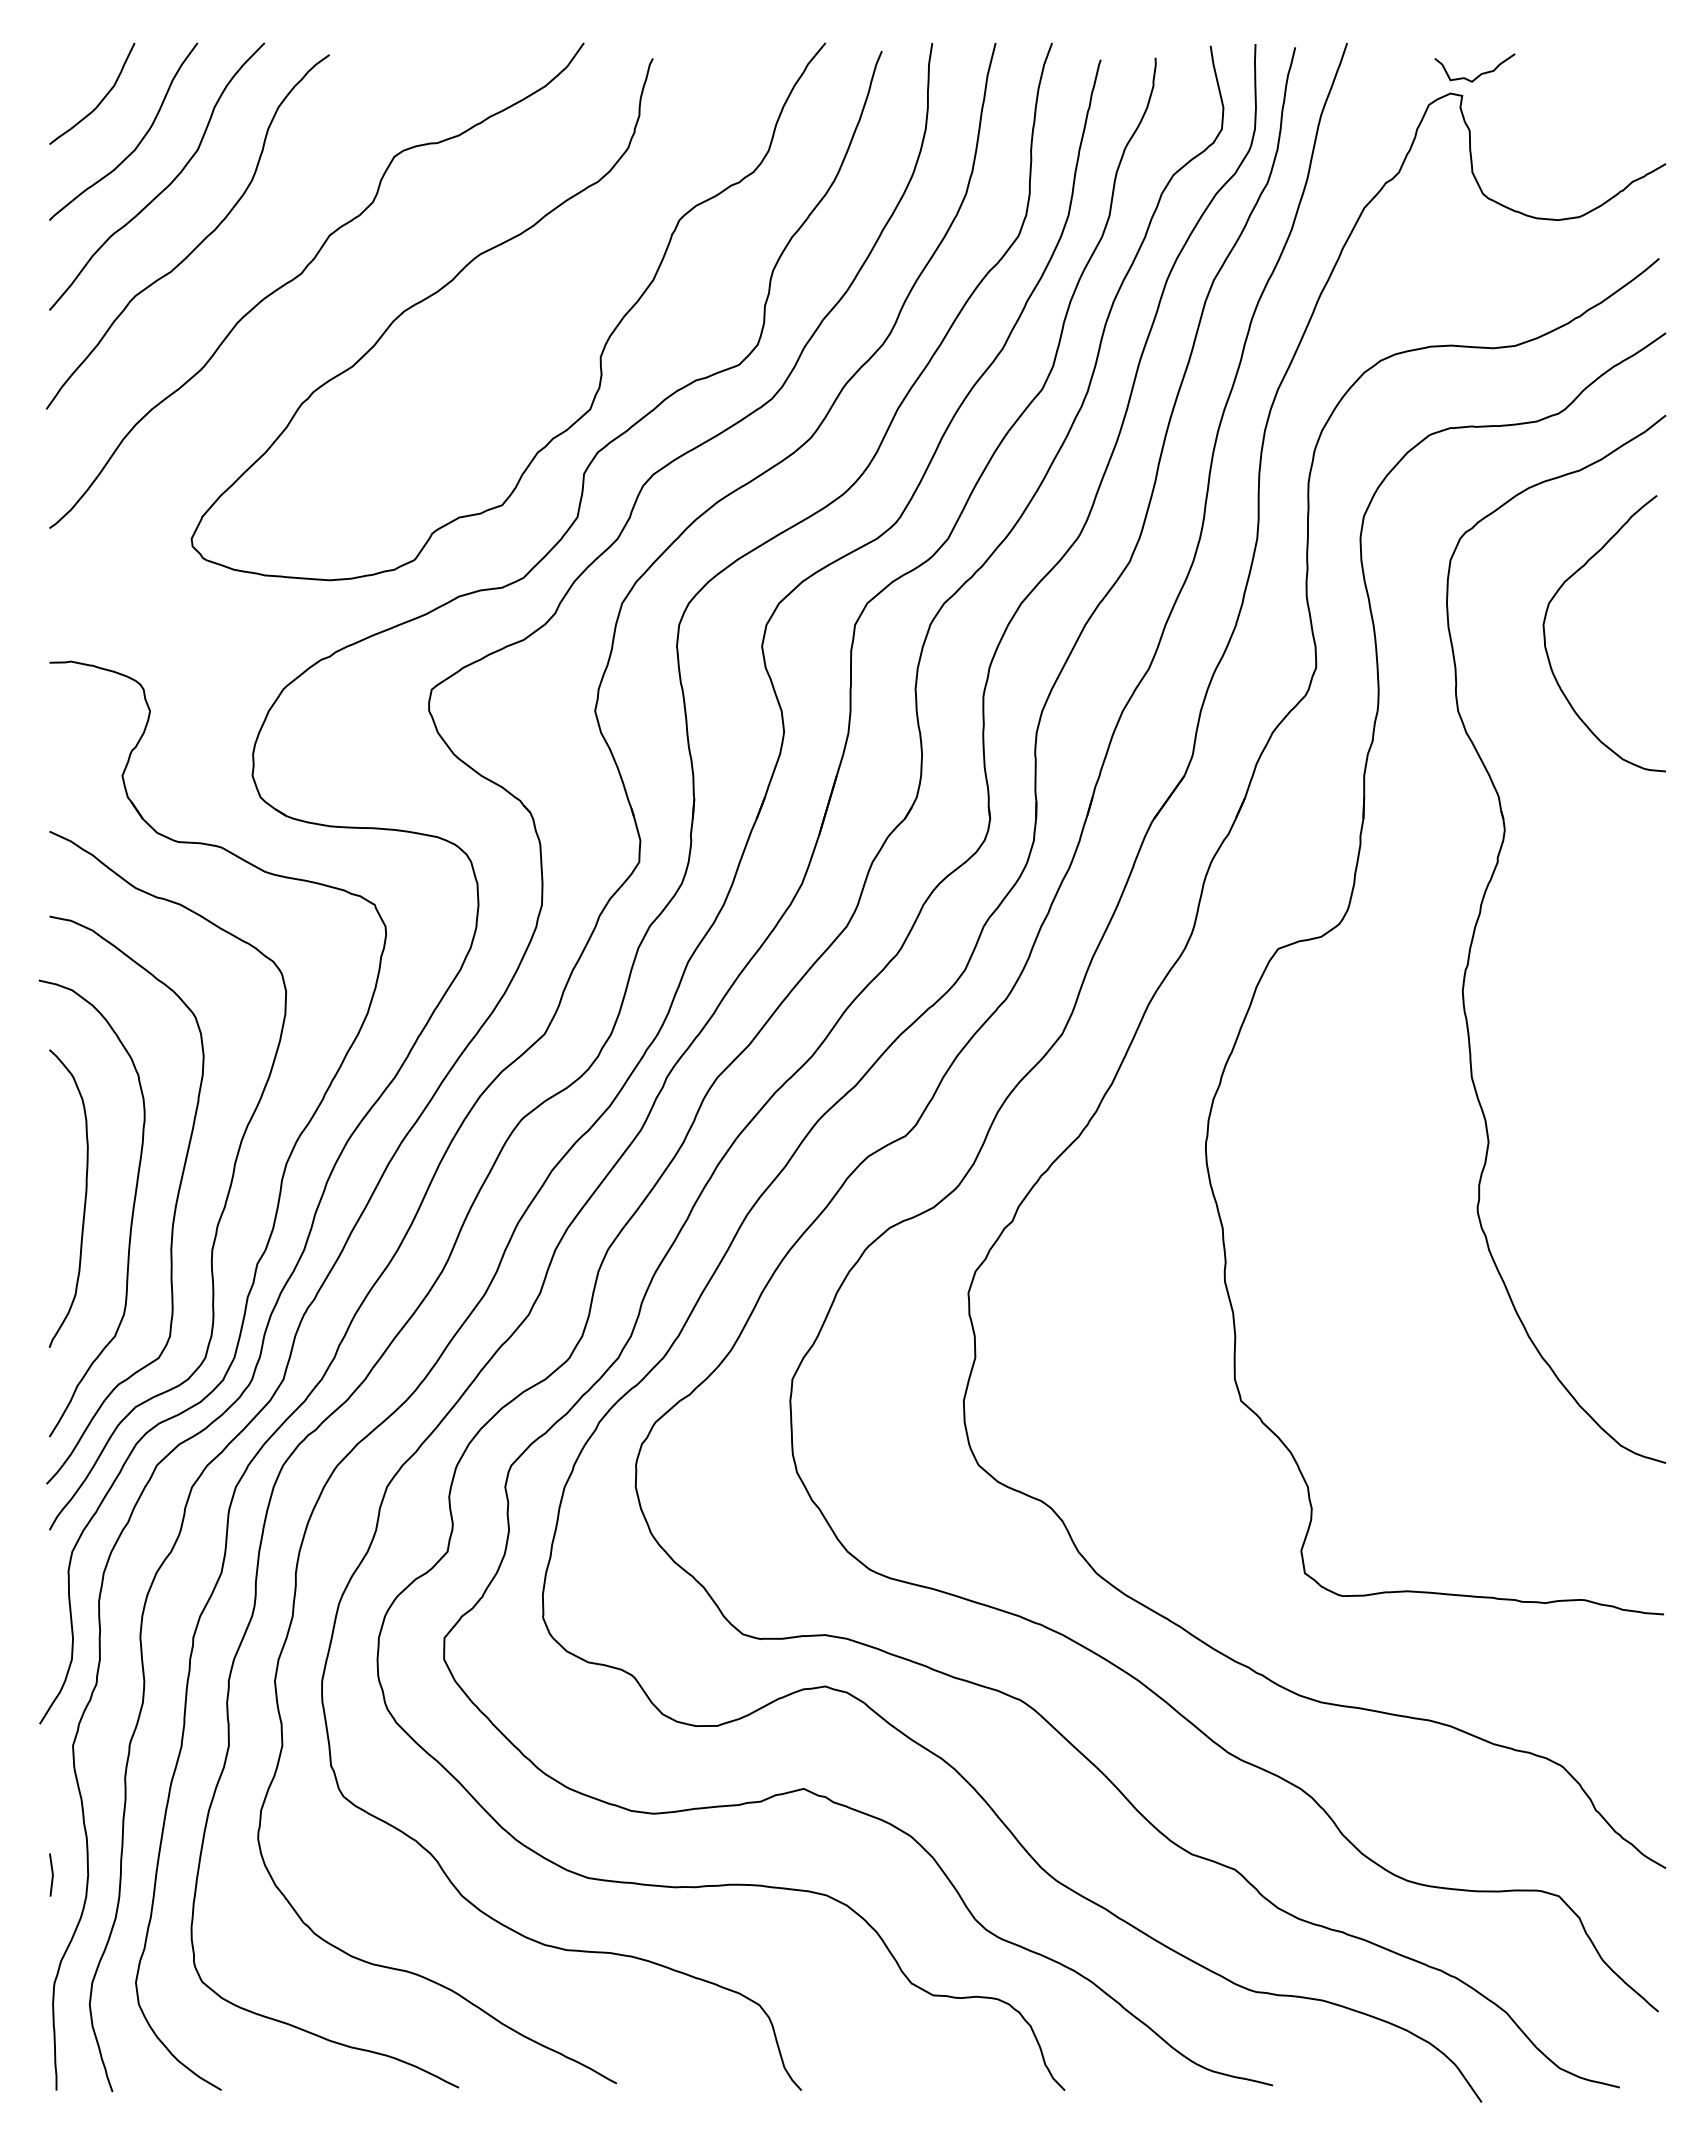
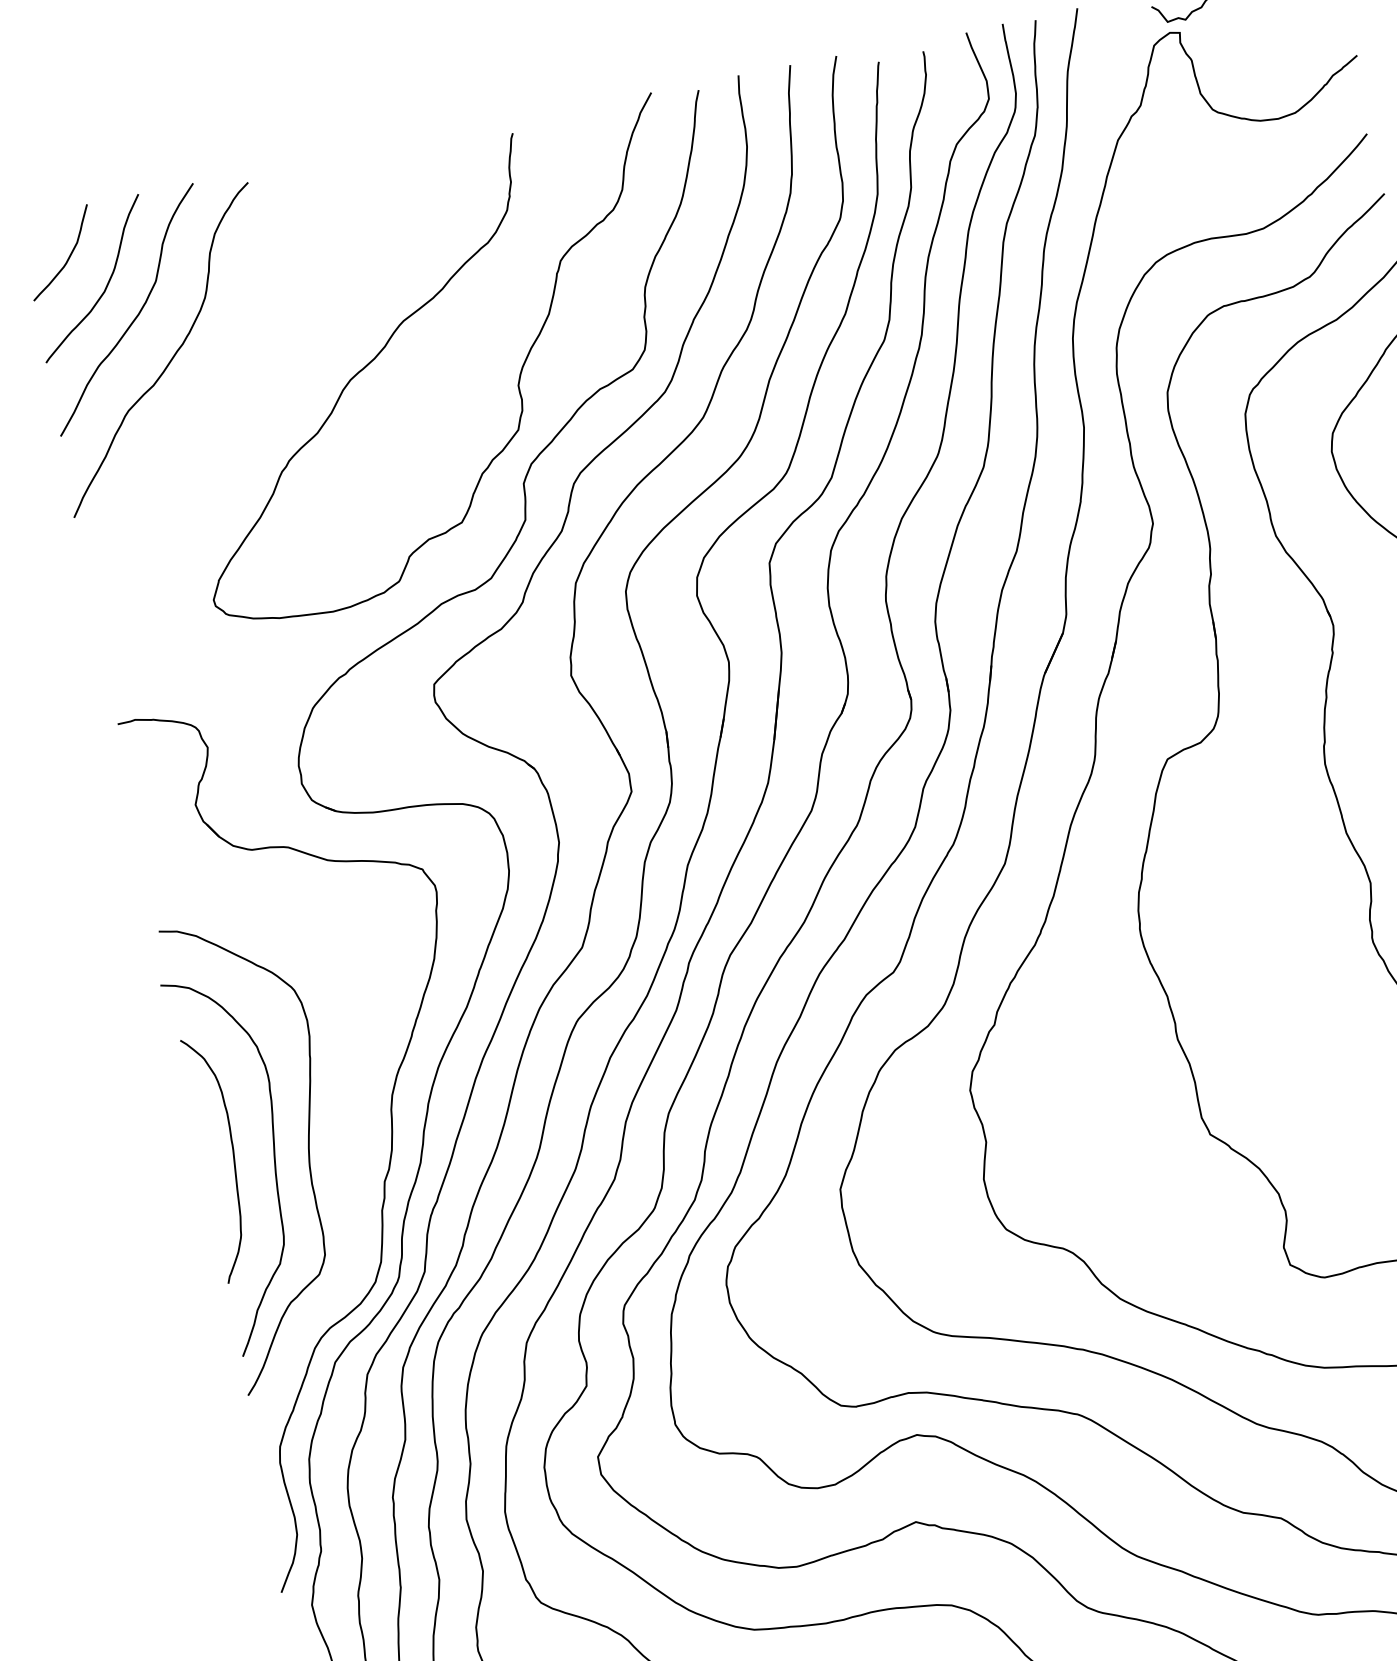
curve: (303, 272) -> (262, 364), removed
curve: (225, 1199) -> (348, 1134), removed

